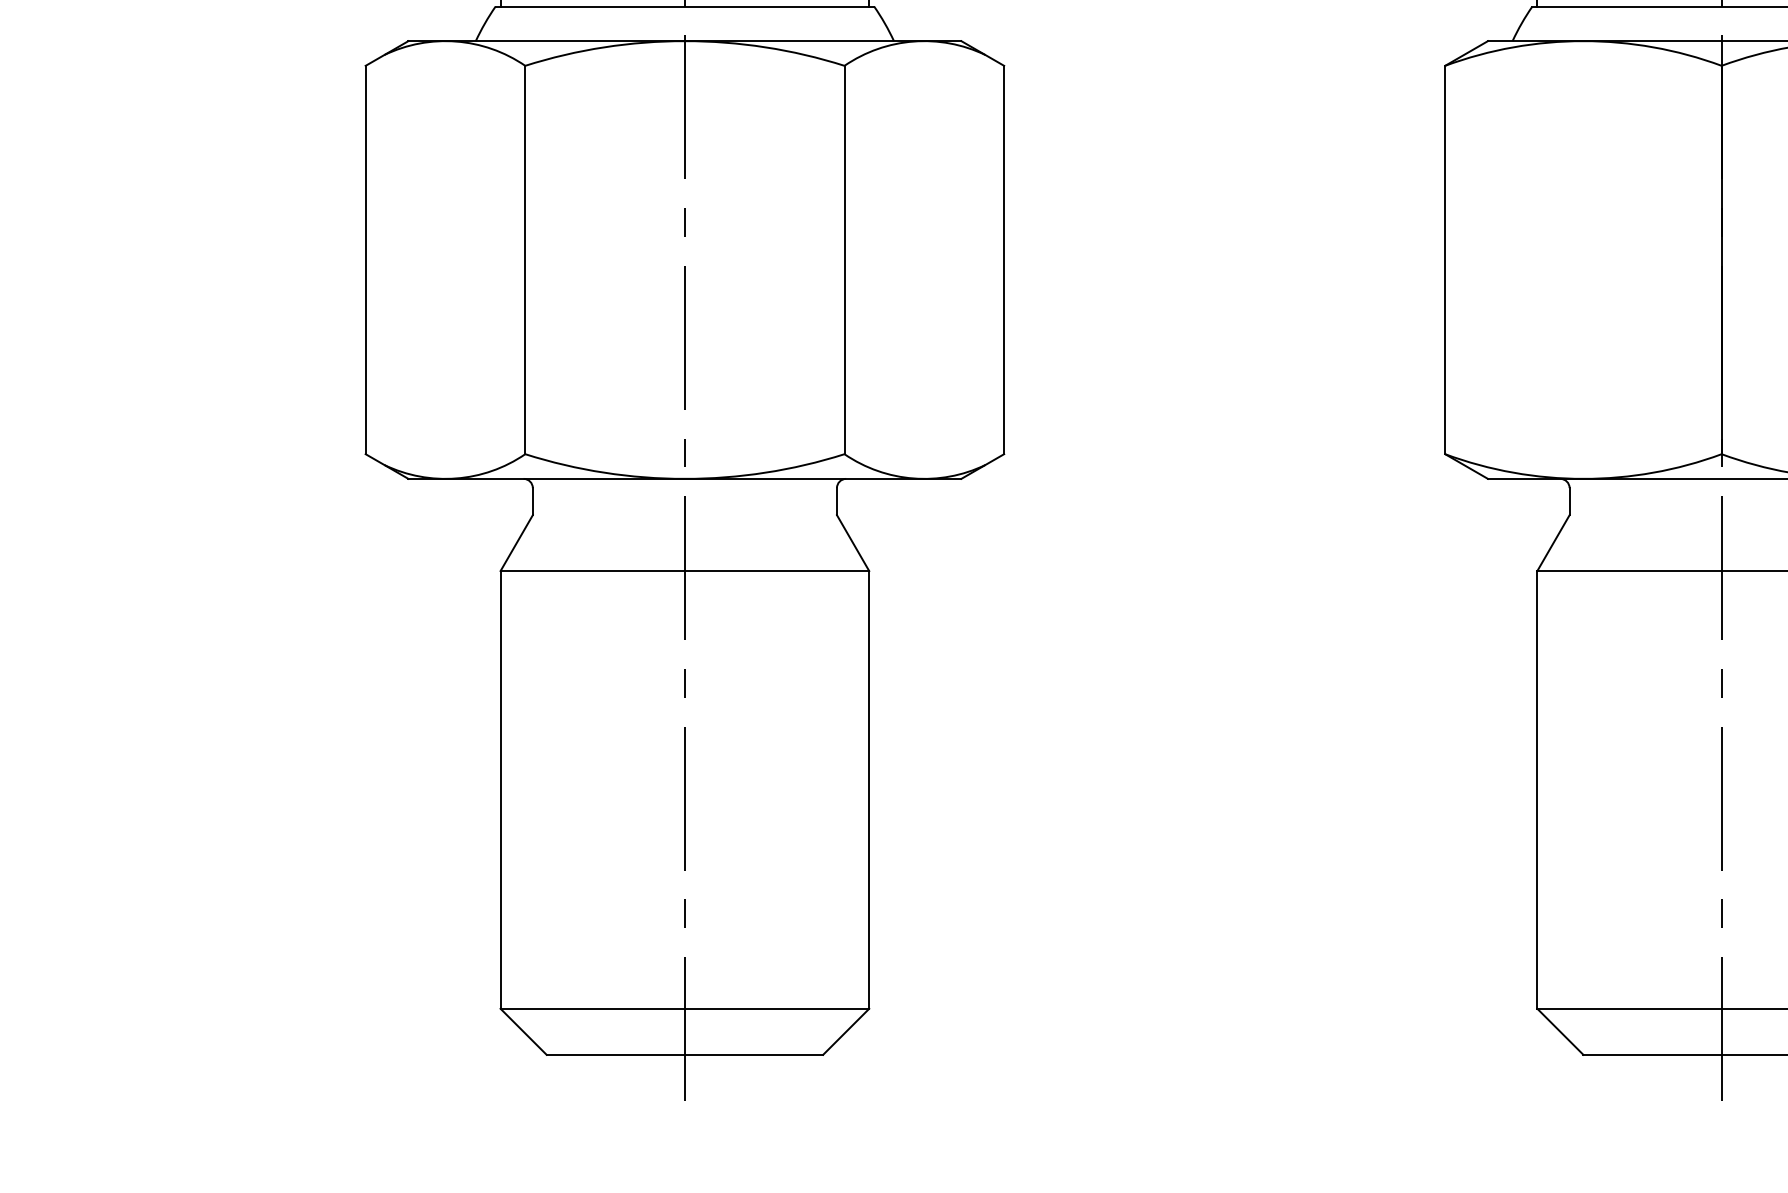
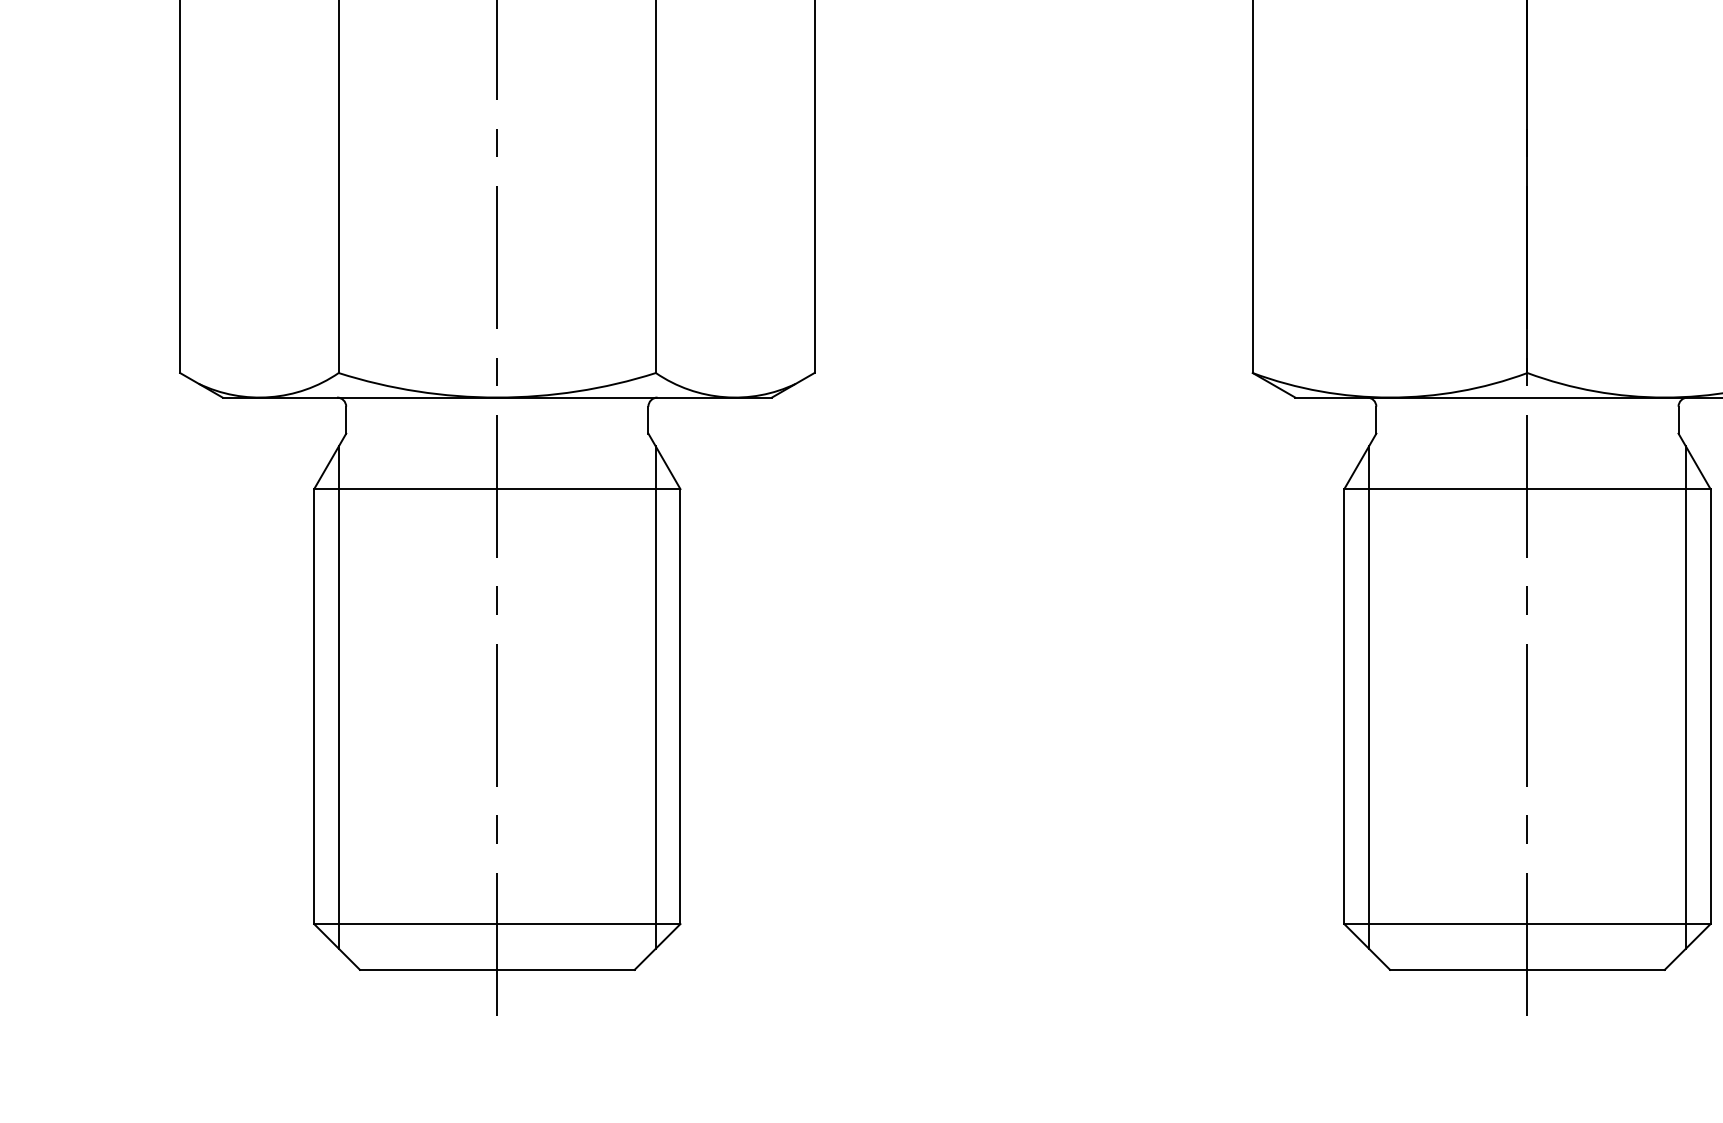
line: (525, 780) -> (338, 697), added
line: (844, 780) -> (655, 697), added
line: (1562, 780) -> (1369, 697), added

